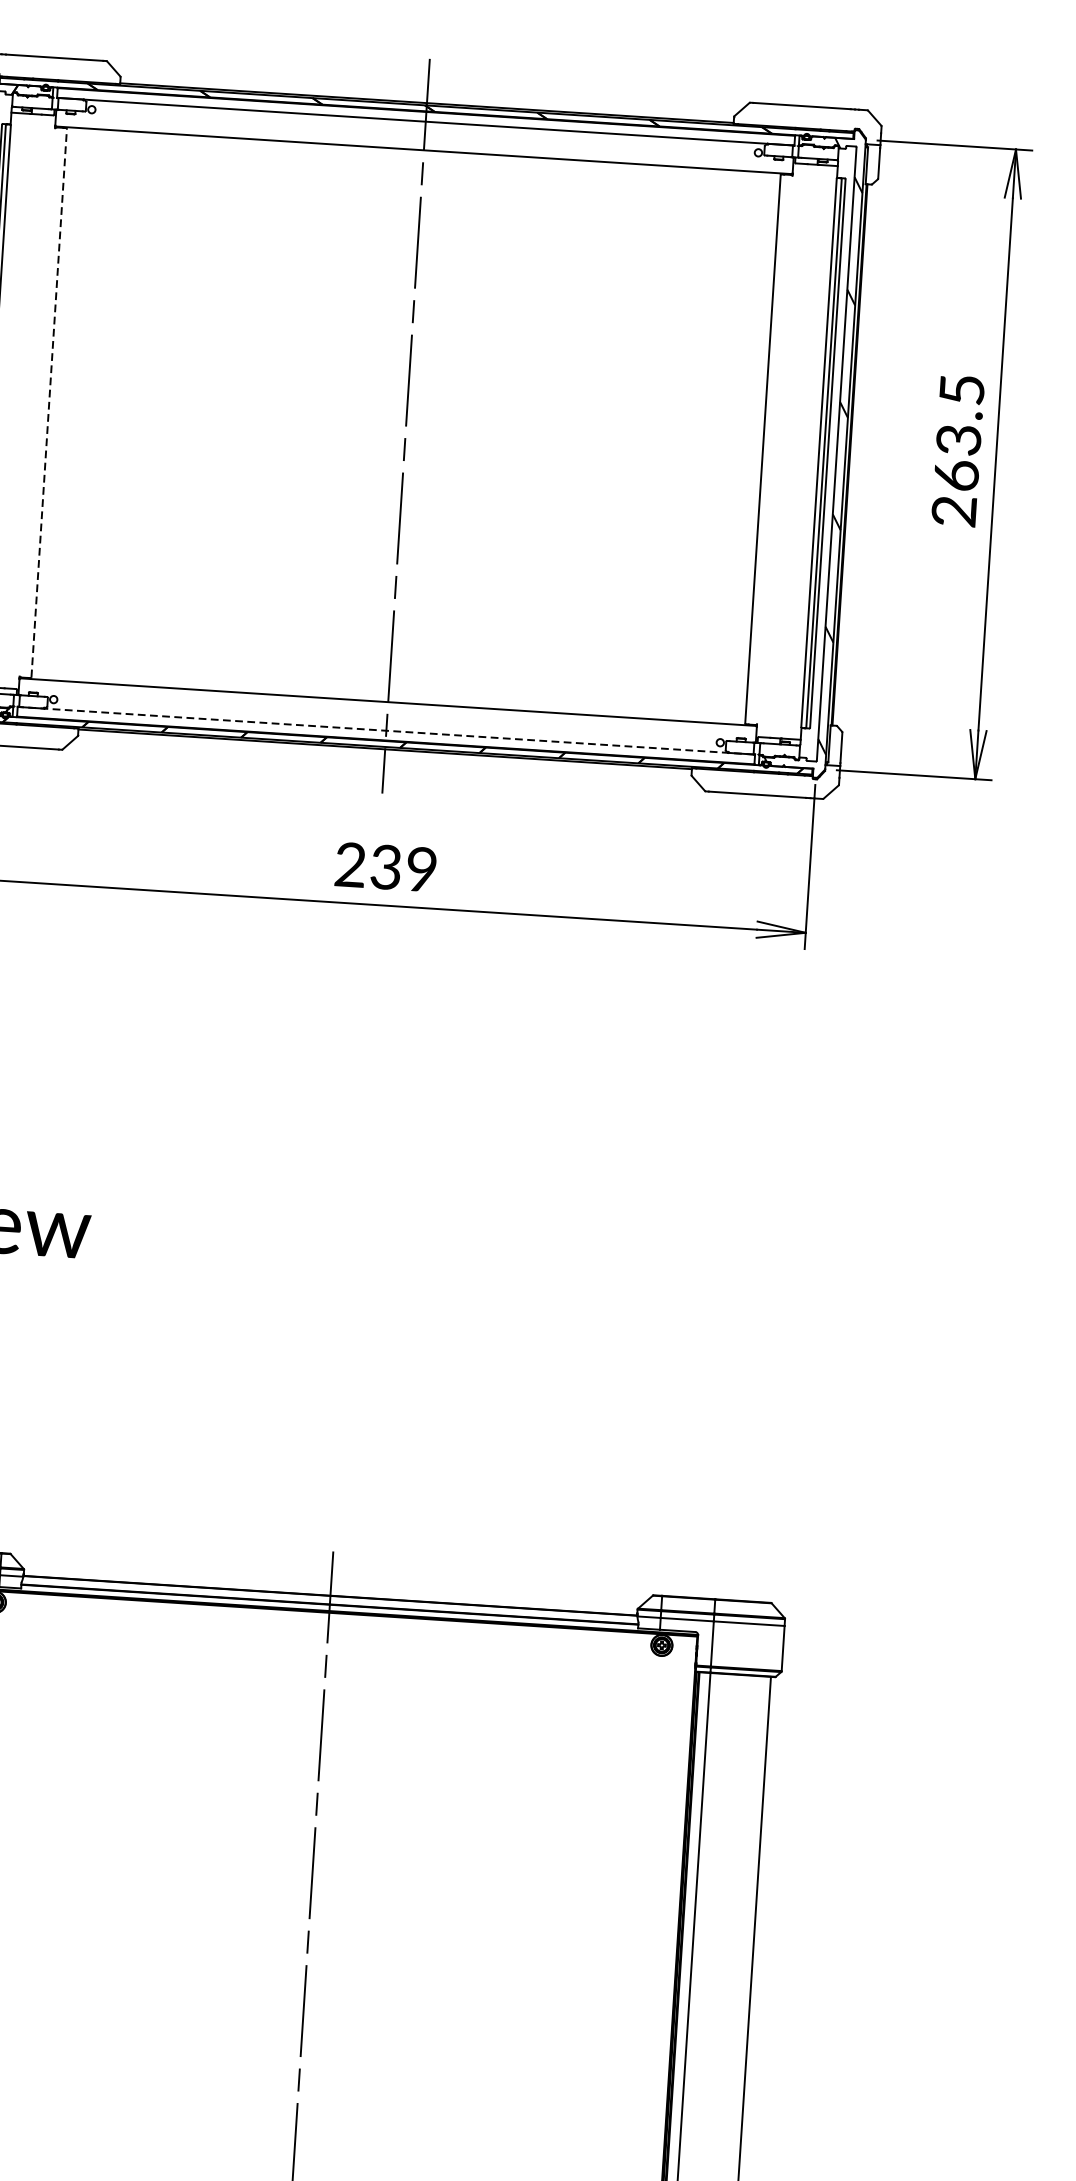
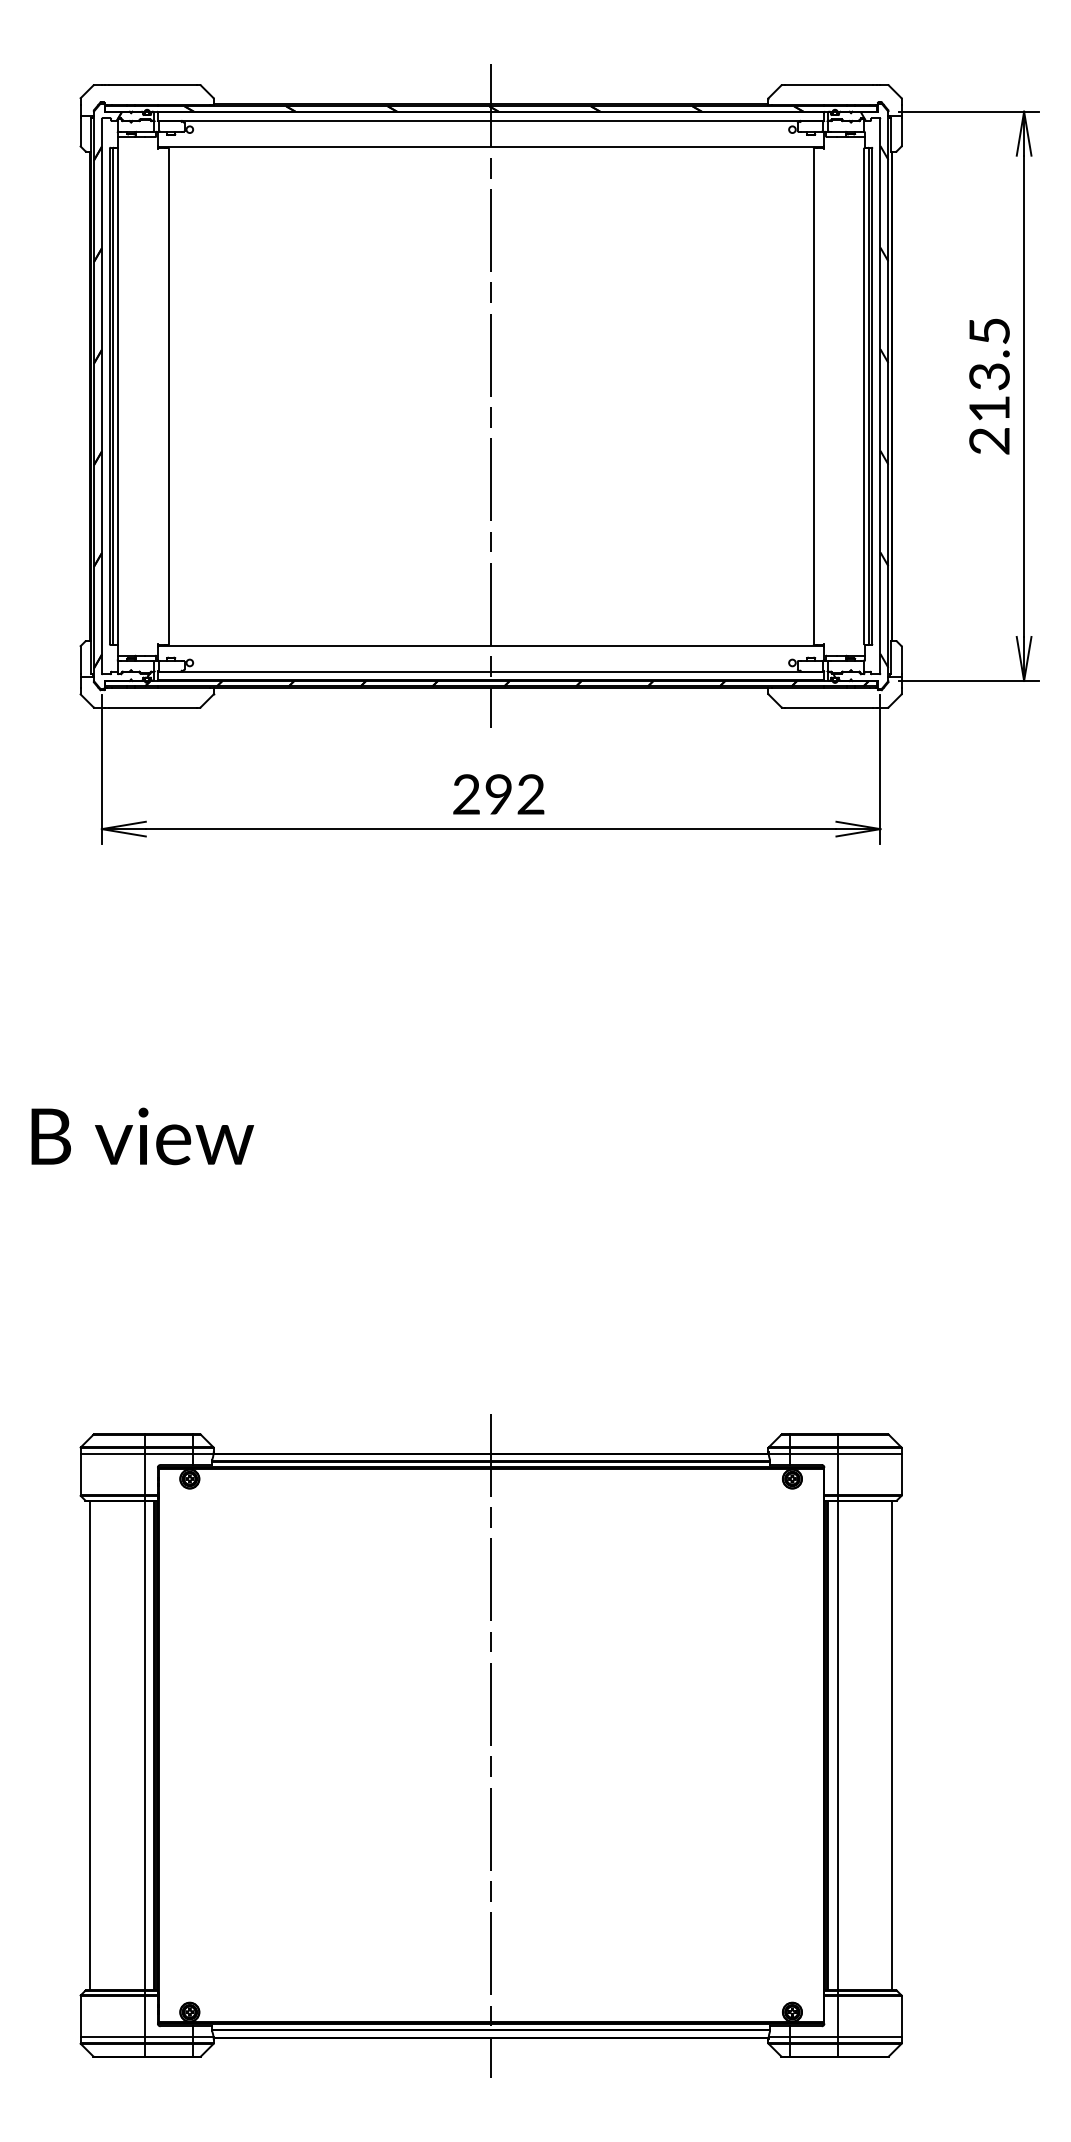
line: (49, 403) -> (168, 396), dashed -> solid
text: (956, 475) -> (989, 408), 263.5 -> 213.5
line: (385, 730) -> (490, 671), dashed -> solid
text: (403, 868) -> (514, 794), 239 -> 292

